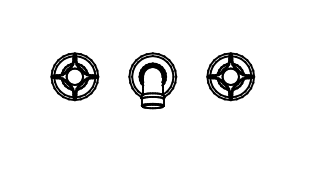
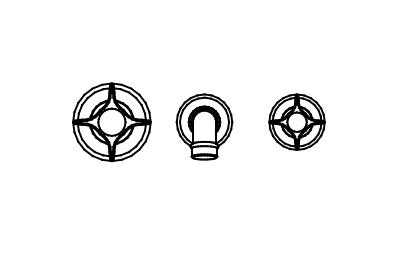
part: (74, 76) -> (111, 121), size x1.4

